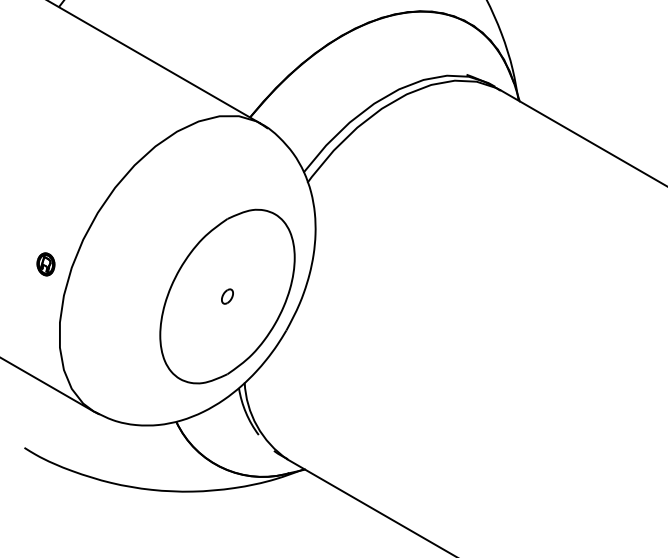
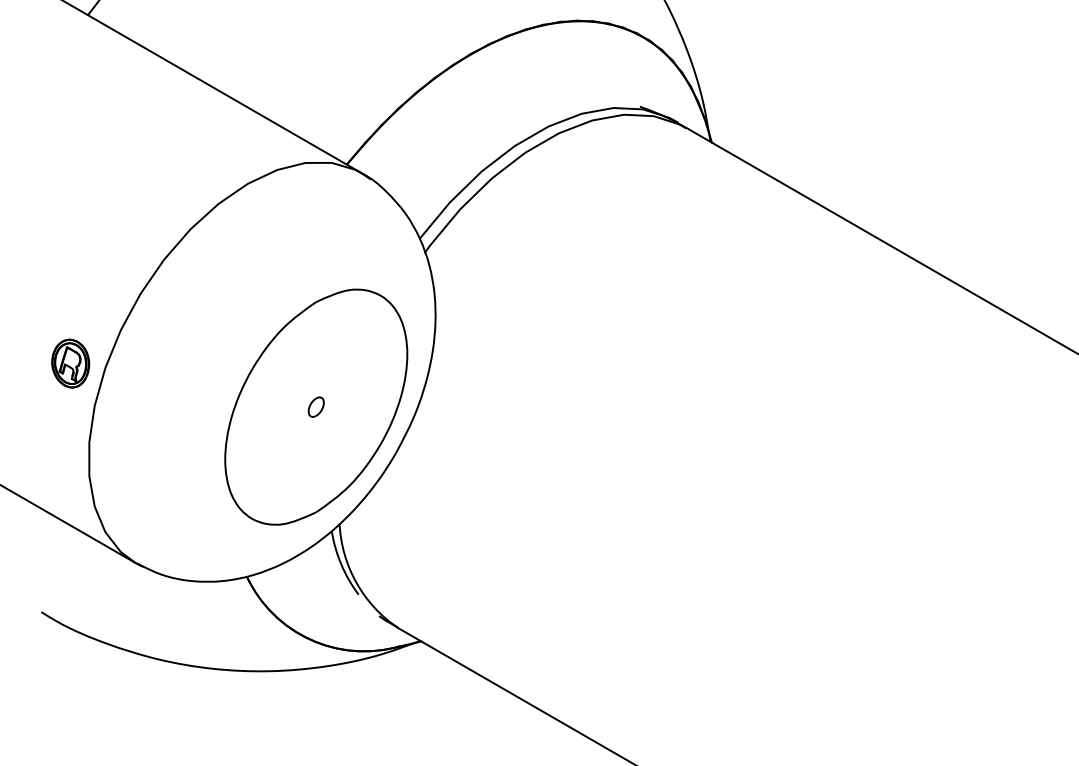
part: (45, 264) -> (69, 363), size x1.6

